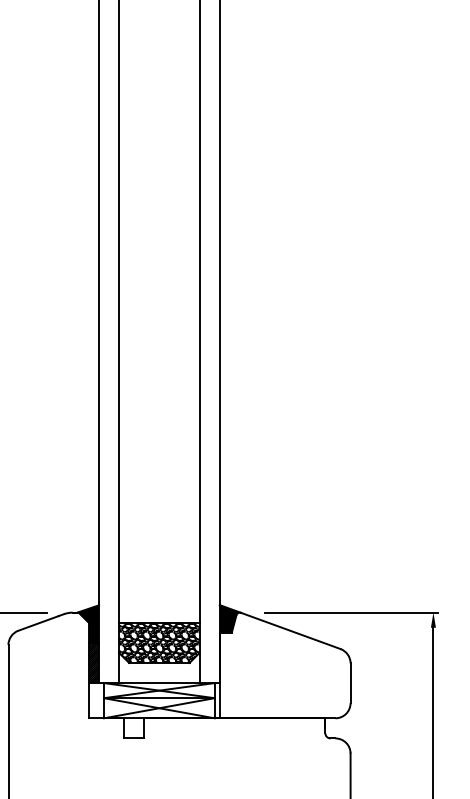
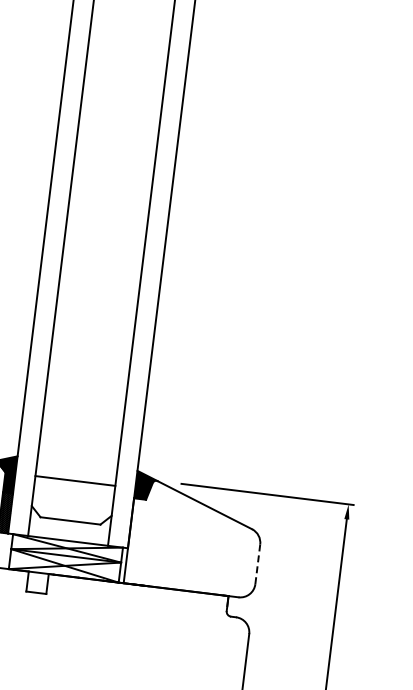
hatch: (159, 642) -> (73, 500), removed
line: (350, 683) -> (257, 564), solid -> dashed

